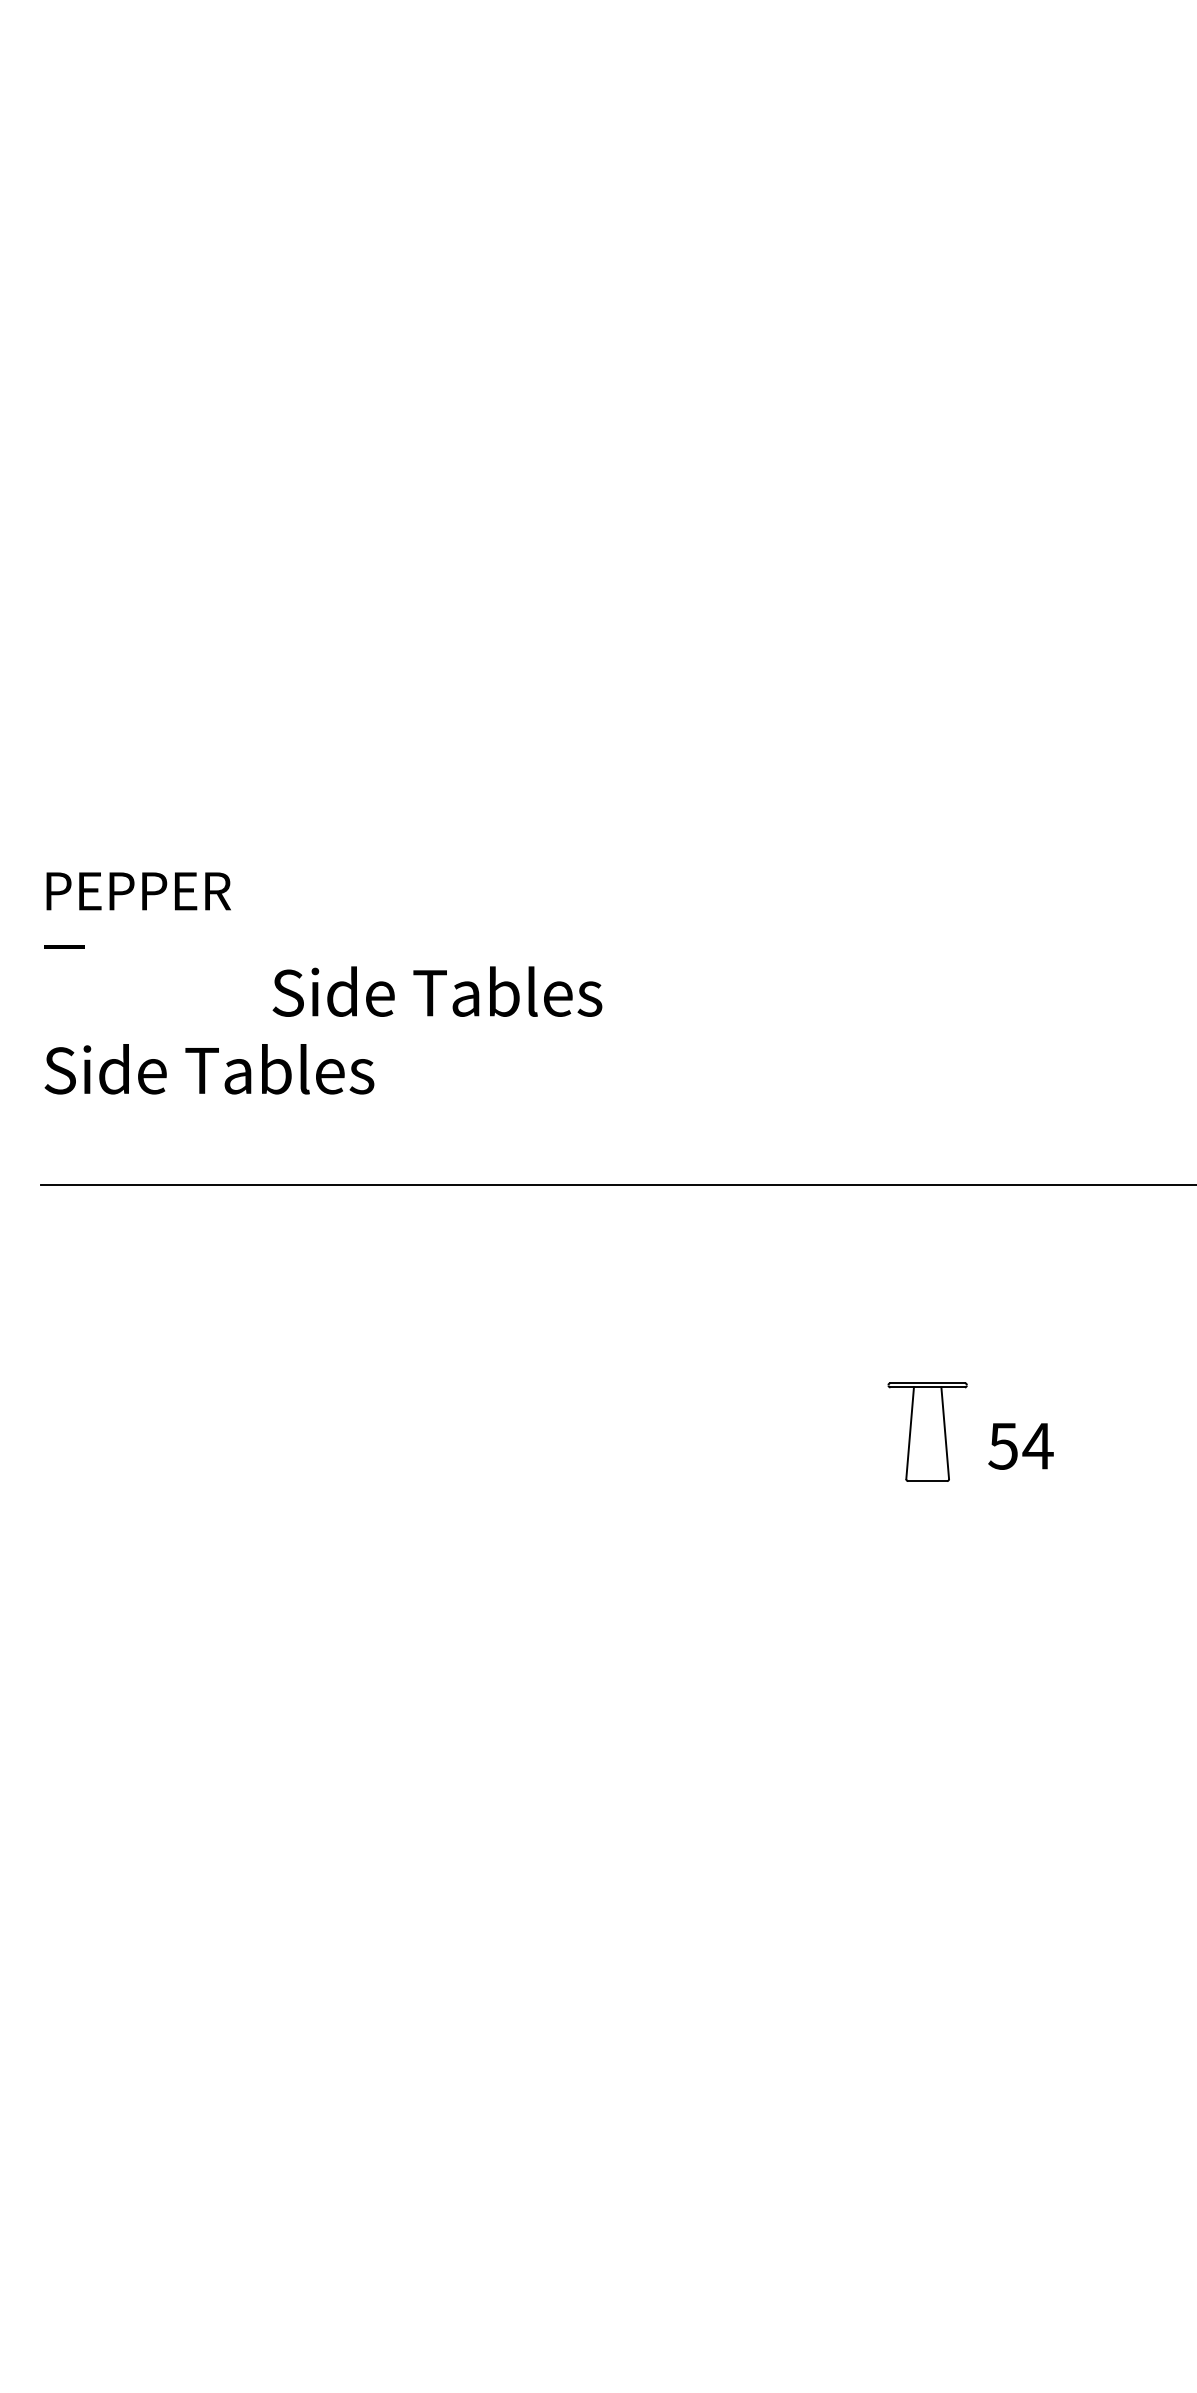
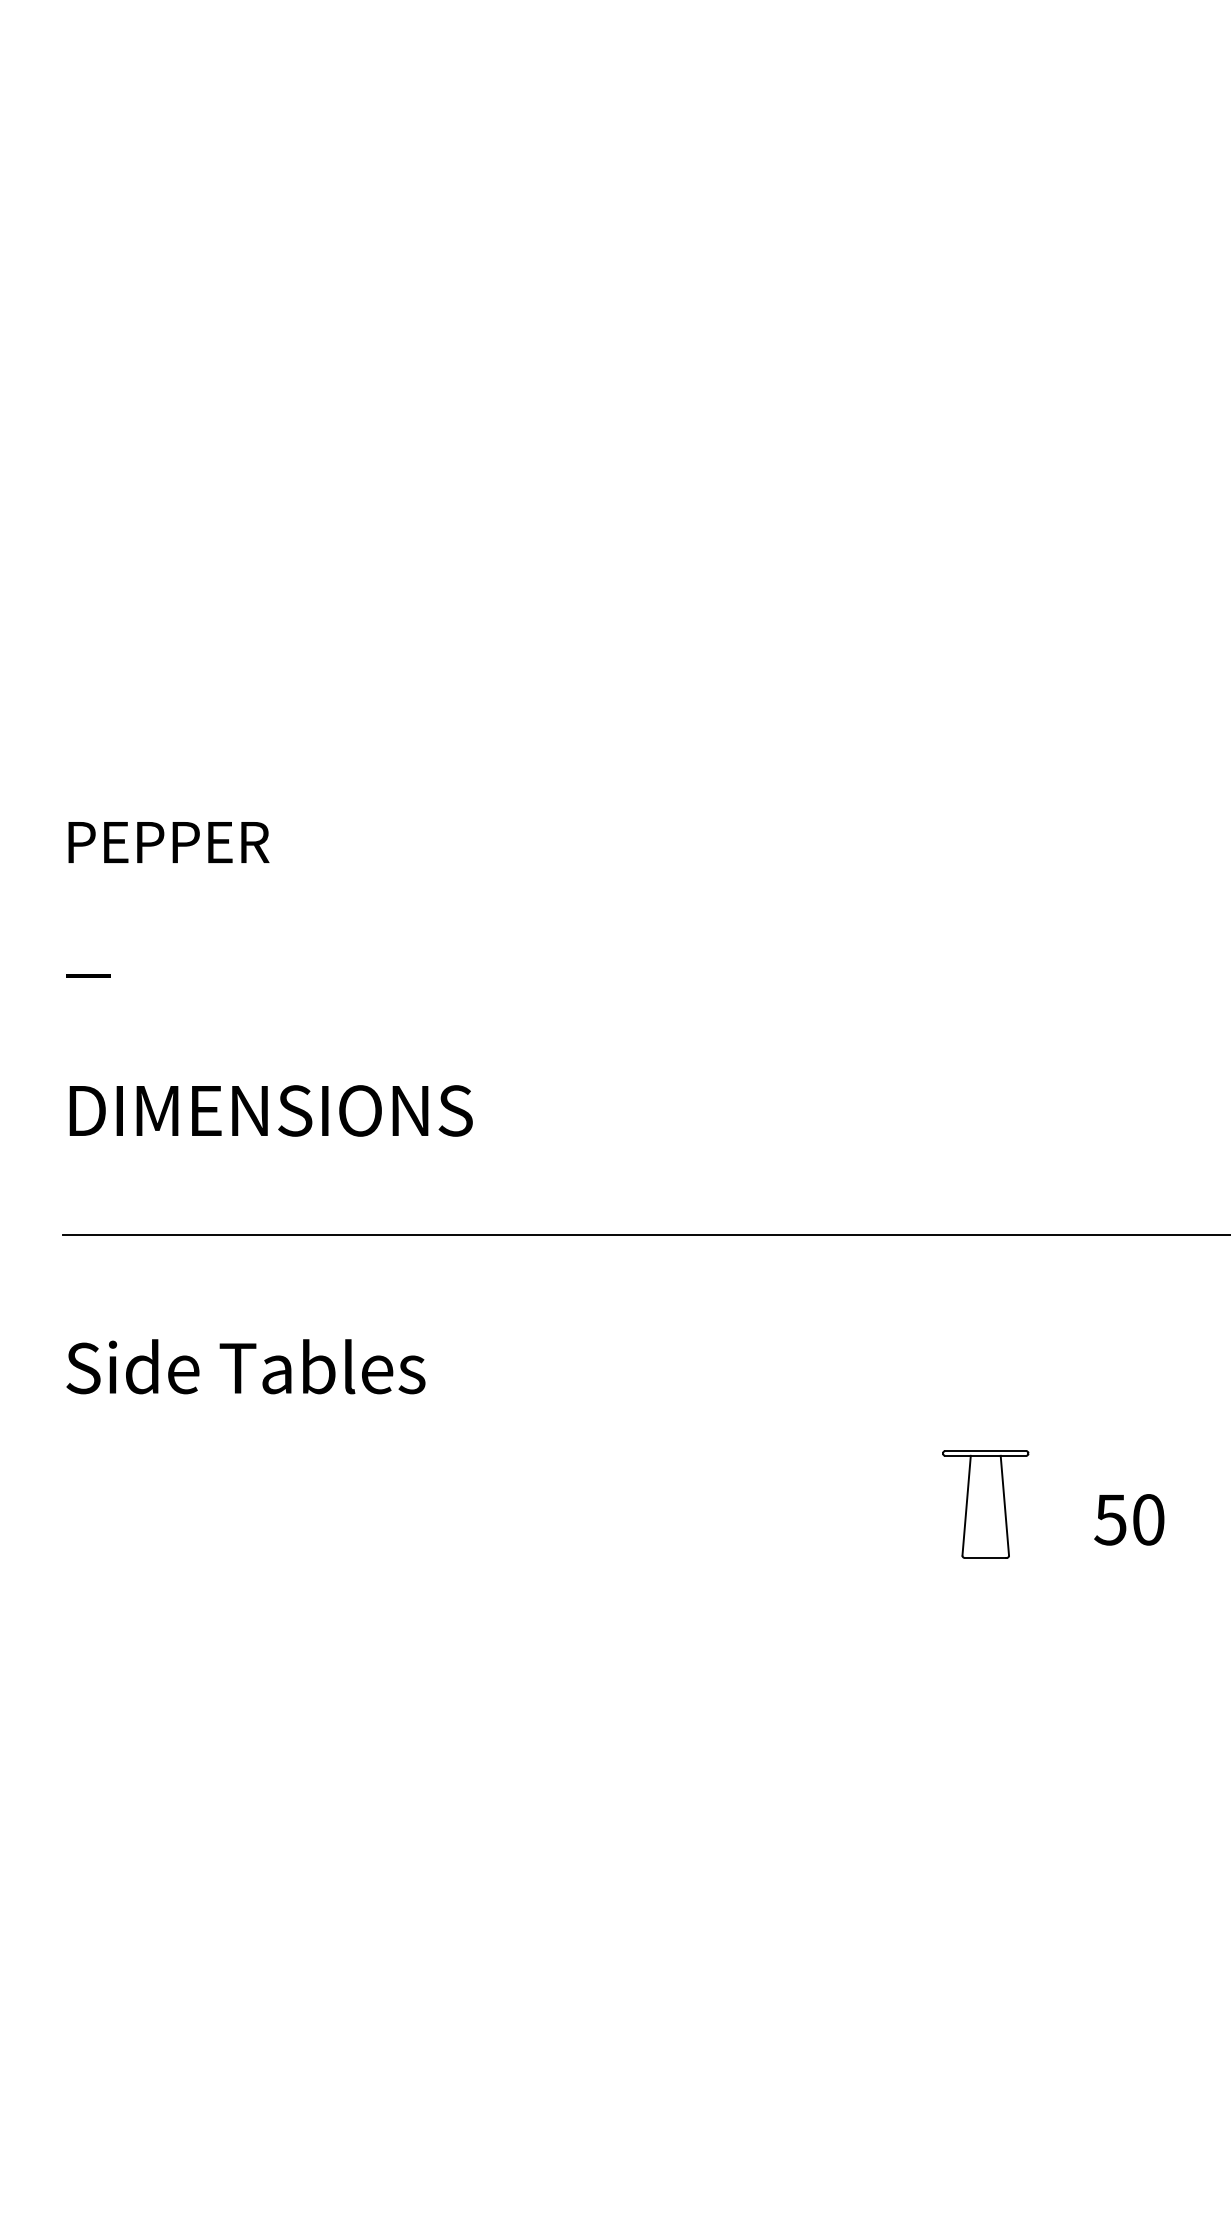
text: (138, 891) -> (168, 842), moved
text: (437, 991) -> (245, 1366), moved
text: (230, 1069) -> (268, 1109), Side Tables -> DIMENSIONS
part: (927, 1431) -> (985, 1503), moved
text: (1037, 1445) -> (1147, 1519), 54 -> 50

